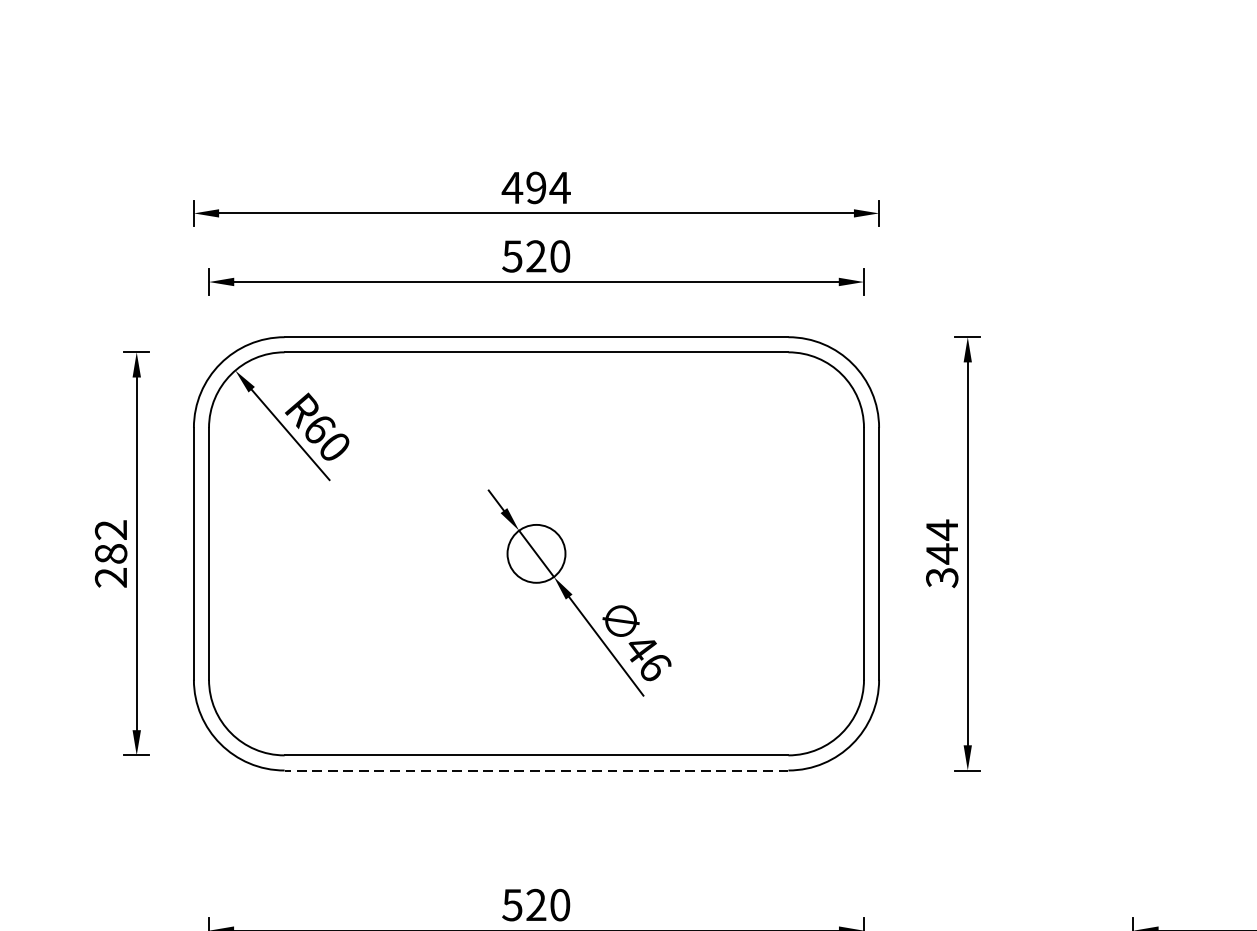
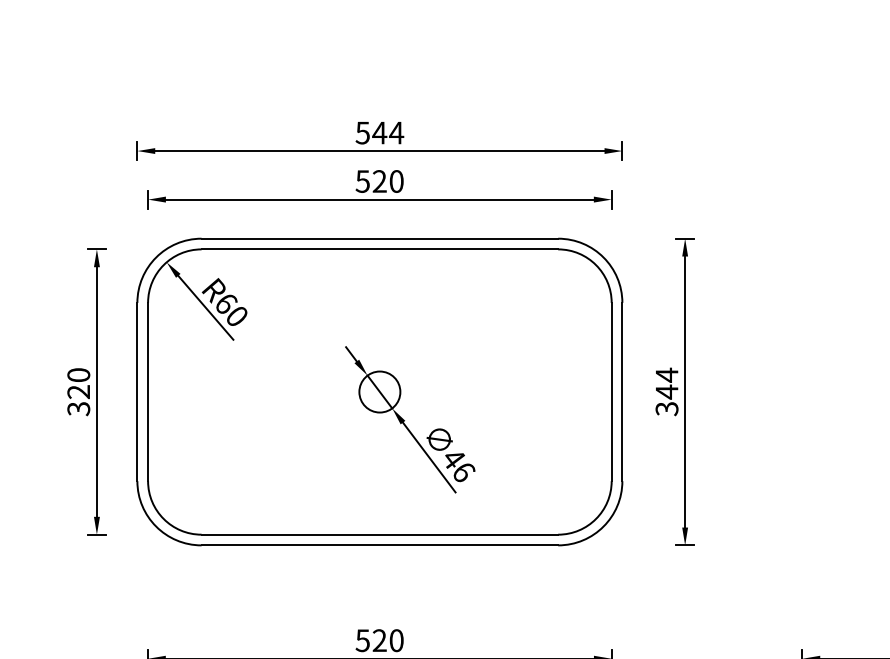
text: (524, 187) -> (371, 132), 494 -> 544
text: (110, 554) -> (78, 392), 282 -> 320
line: (535, 770) -> (379, 545), dashed -> solid

